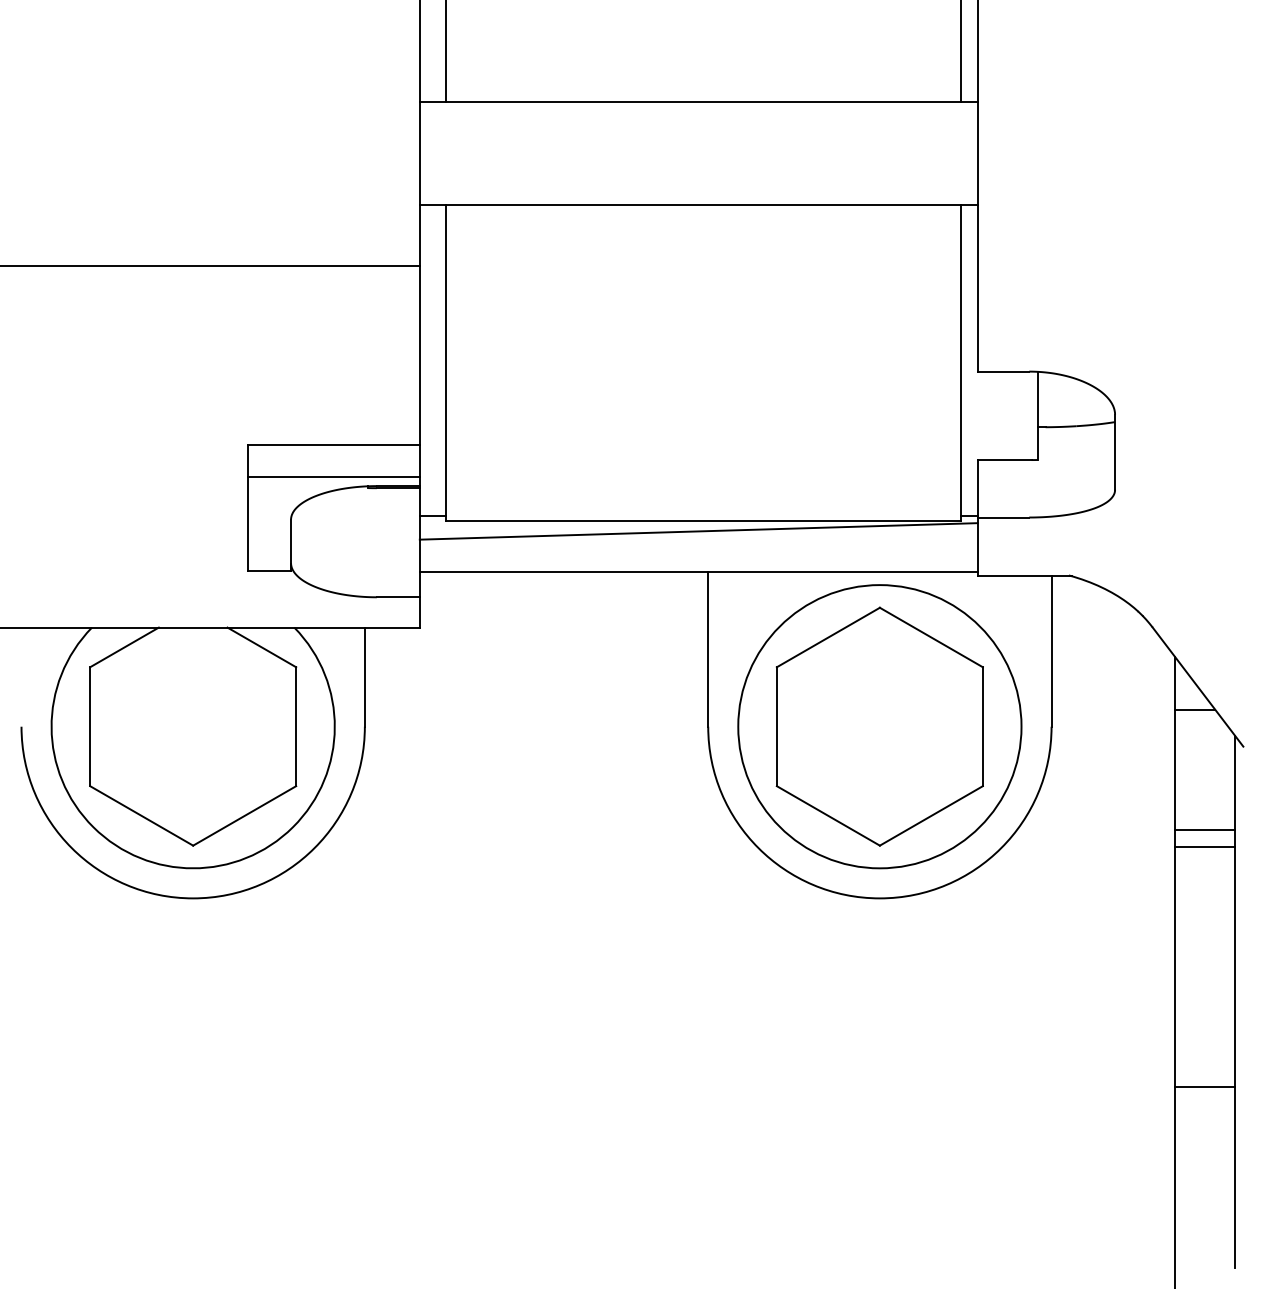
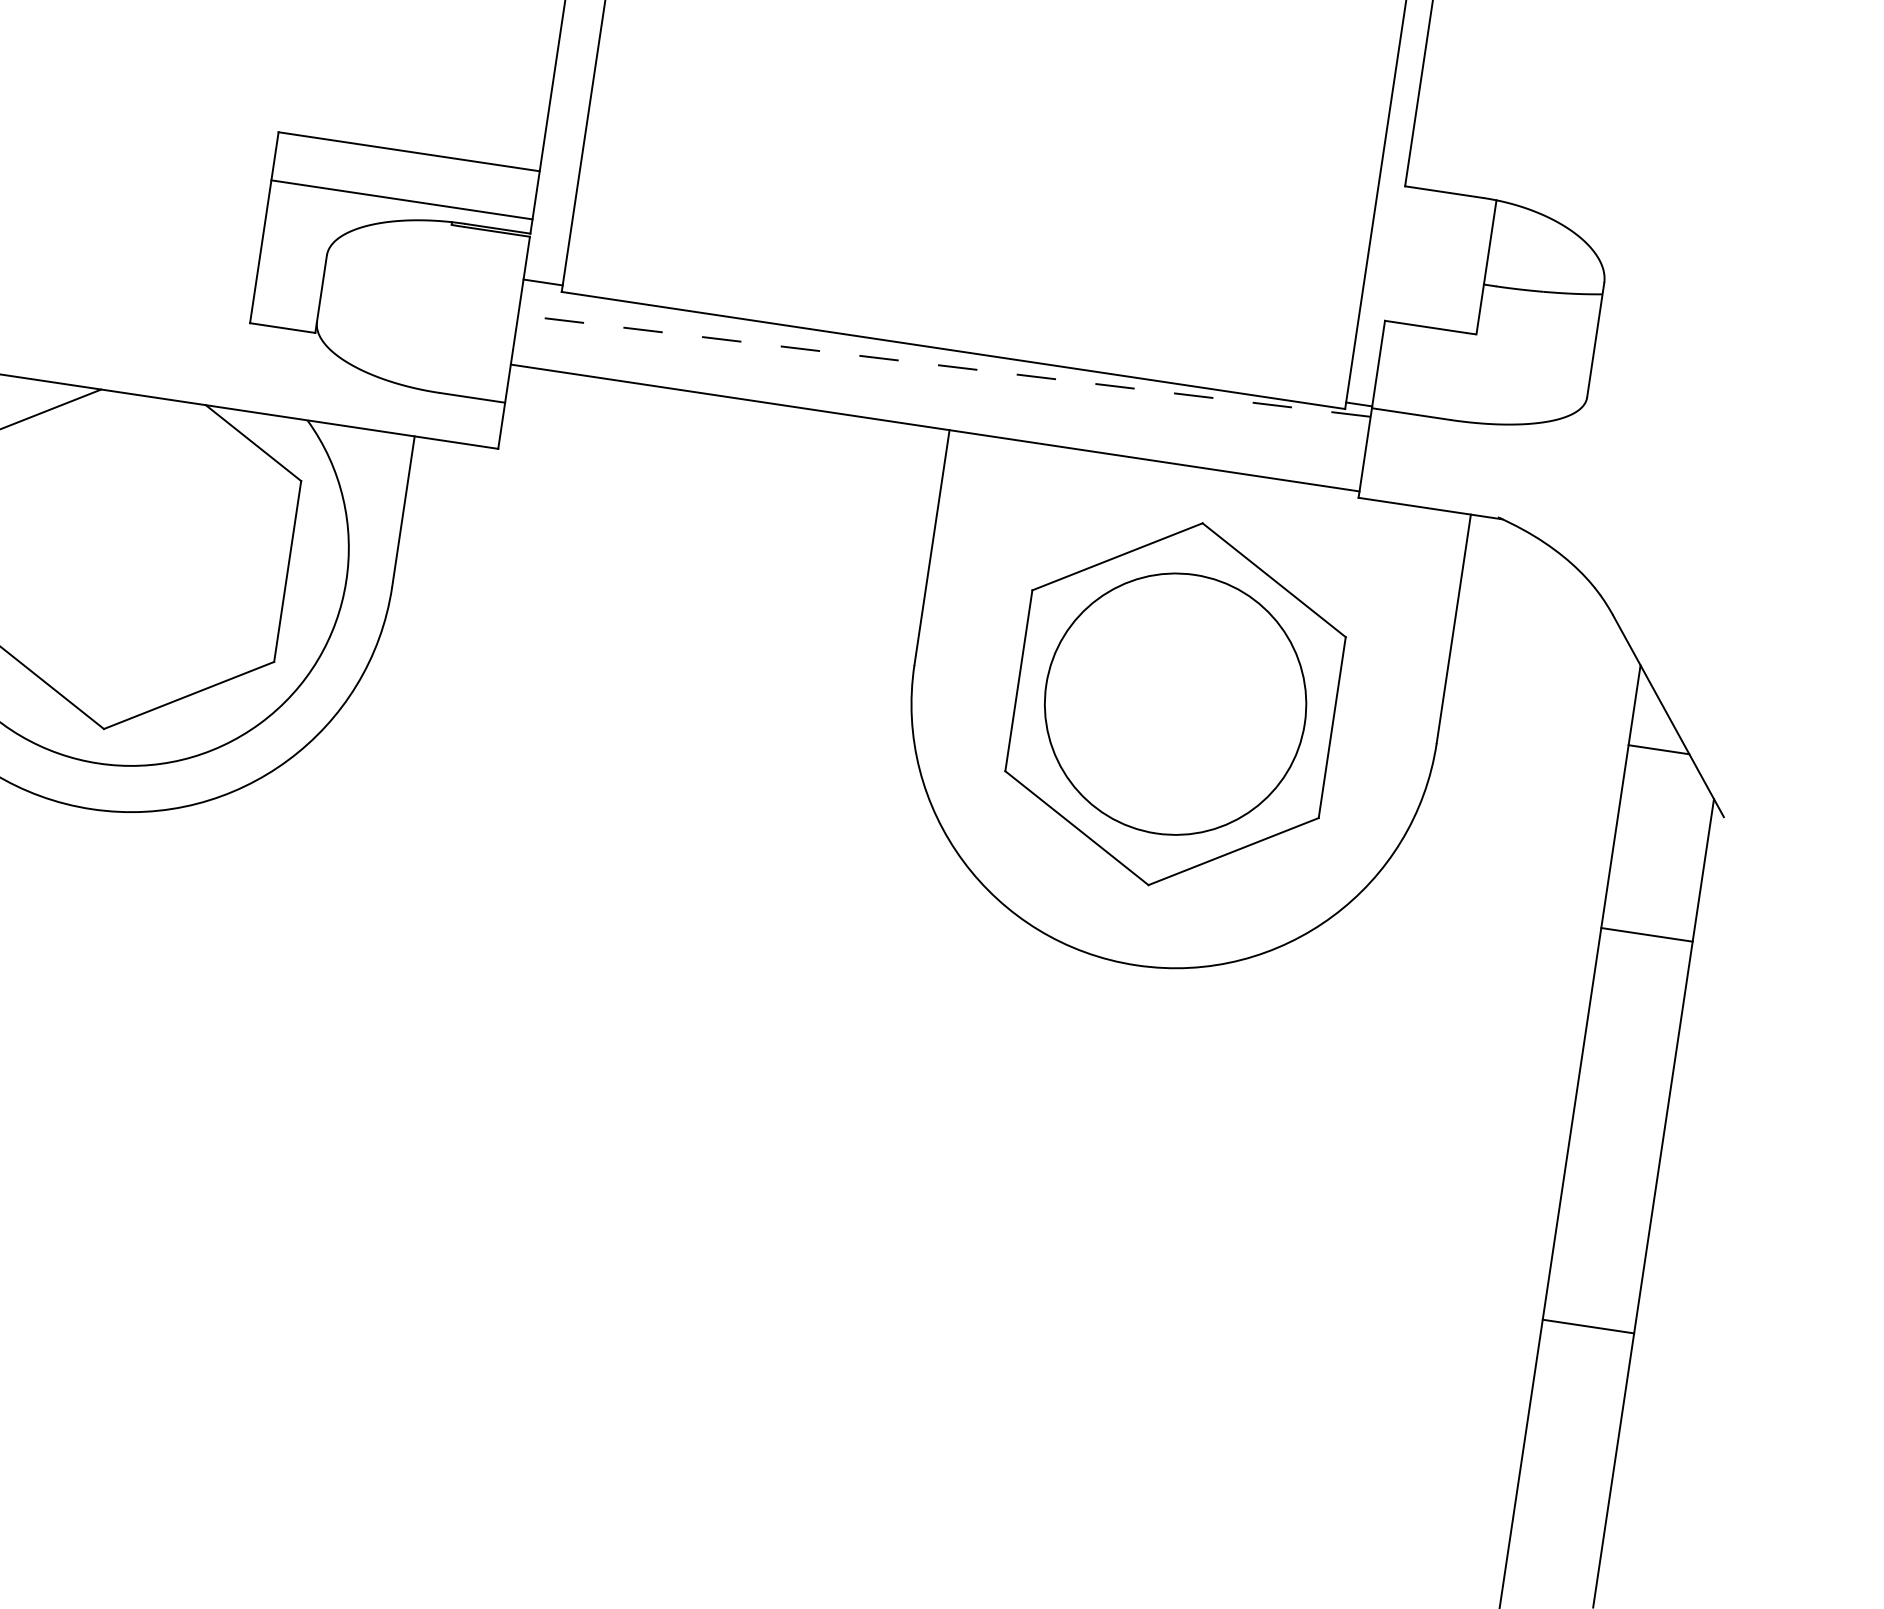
line: (698, 531) -> (944, 366), solid -> dashed
circle: (879, 726) -> (1175, 703), size x0.6
line: (1205, 846) -> (1643, 960), removed

